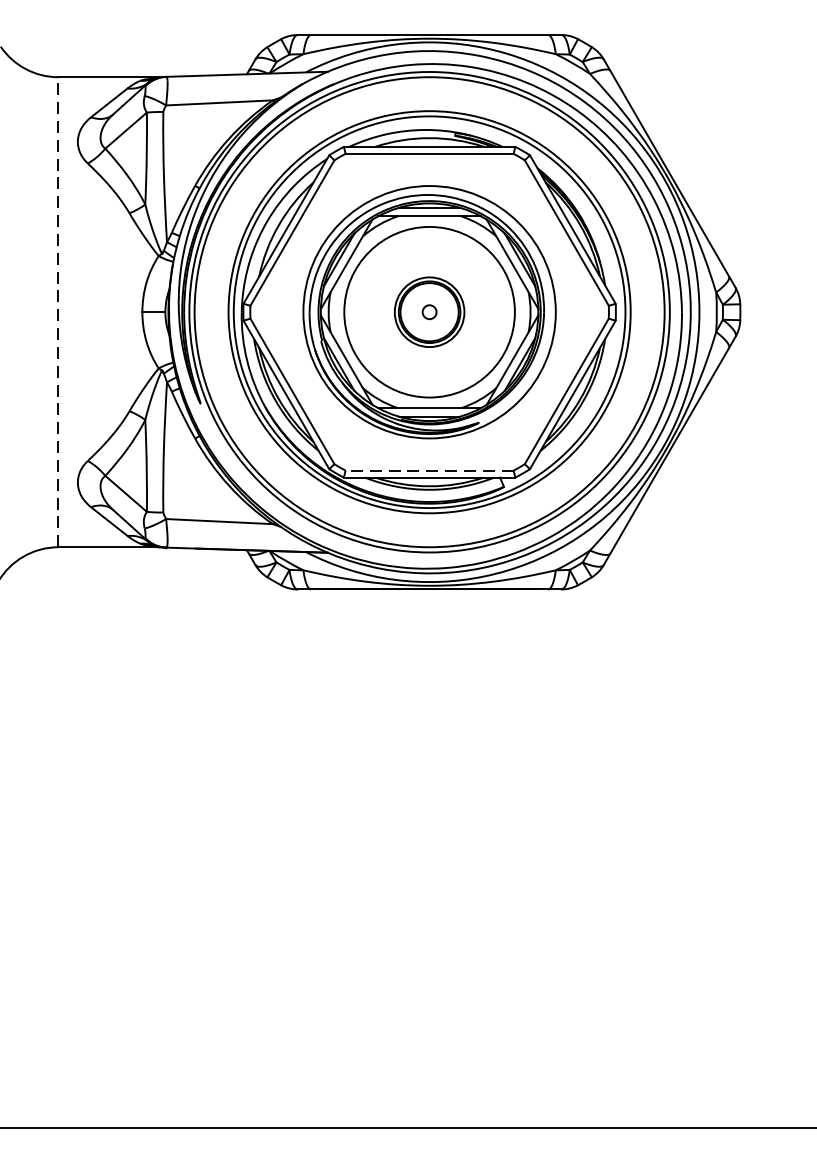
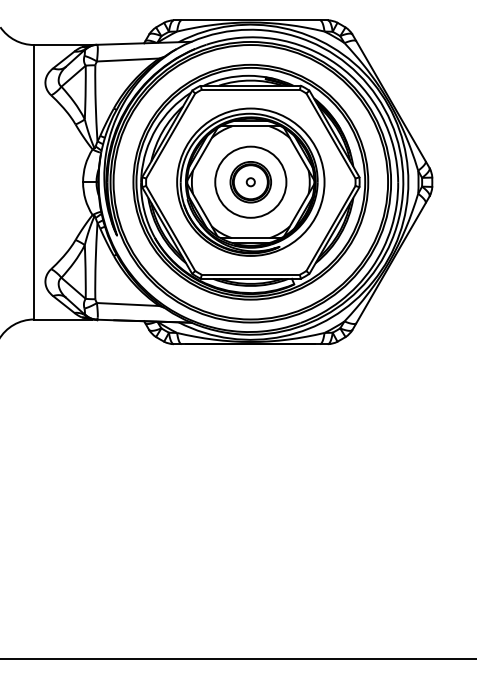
line: (59, 310) -> (34, 181), dashed -> solid
circle: (429, 310) -> (250, 181), size x0.71
line: (429, 470) -> (250, 274), dashed -> solid

